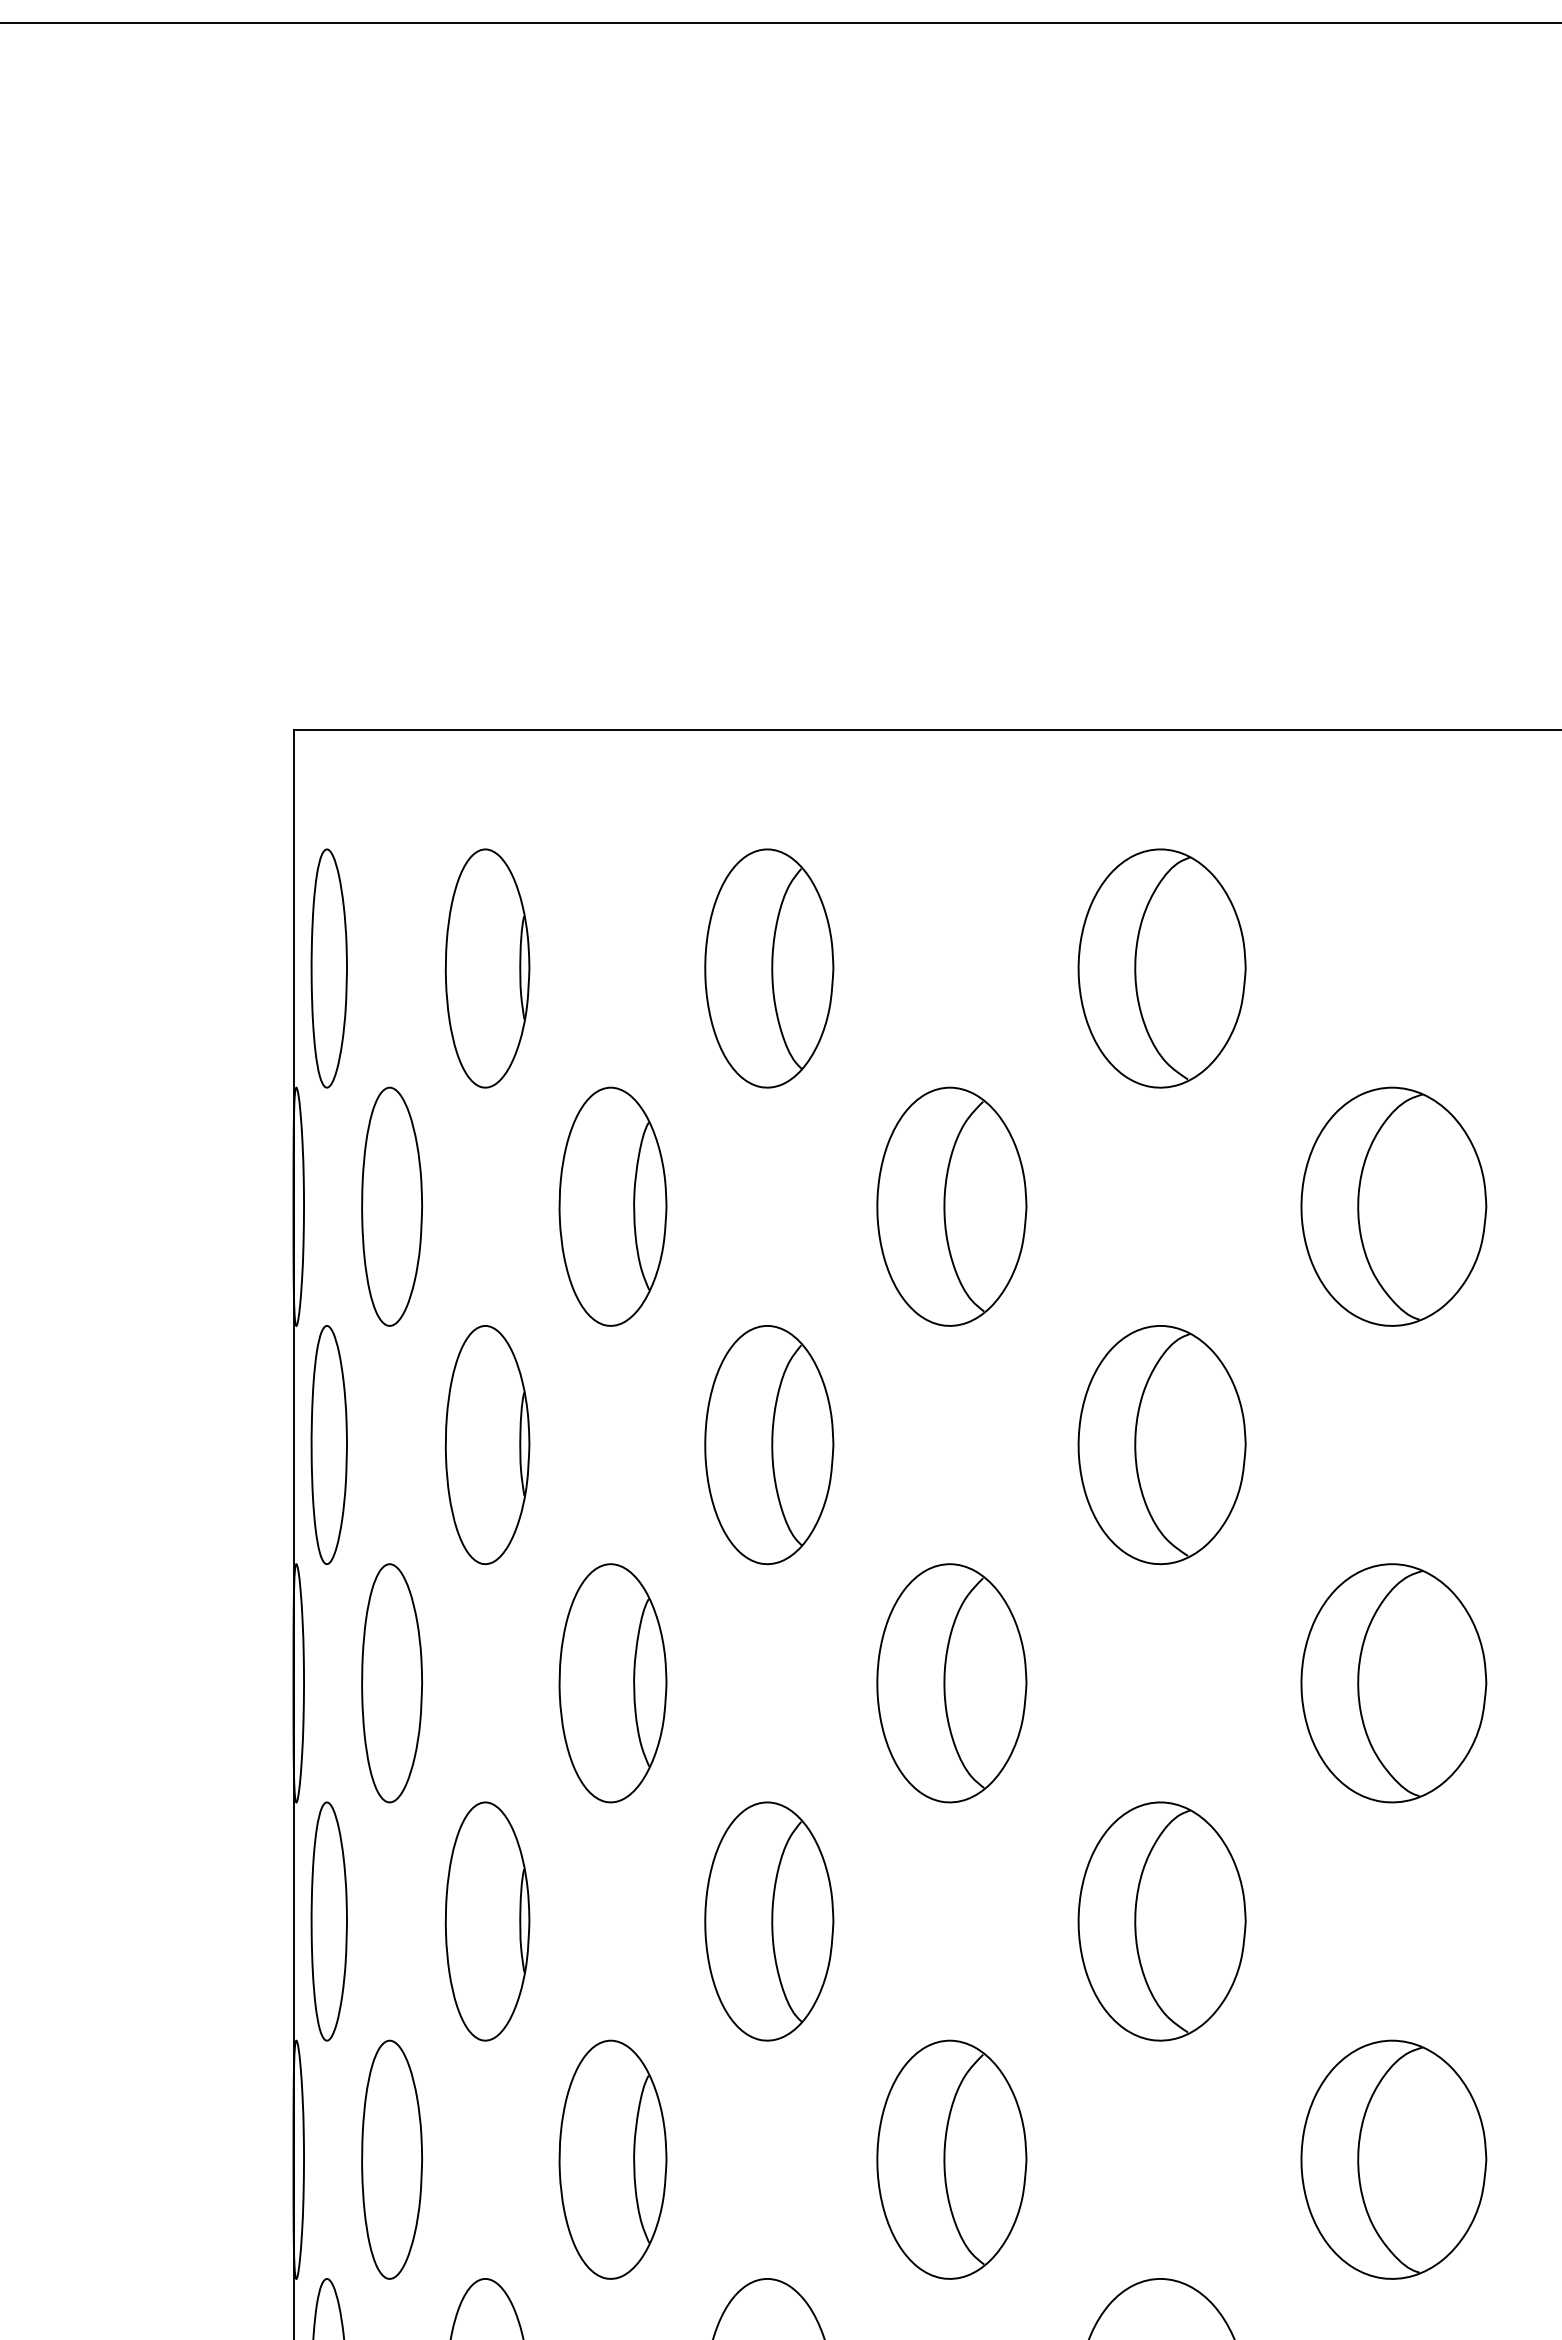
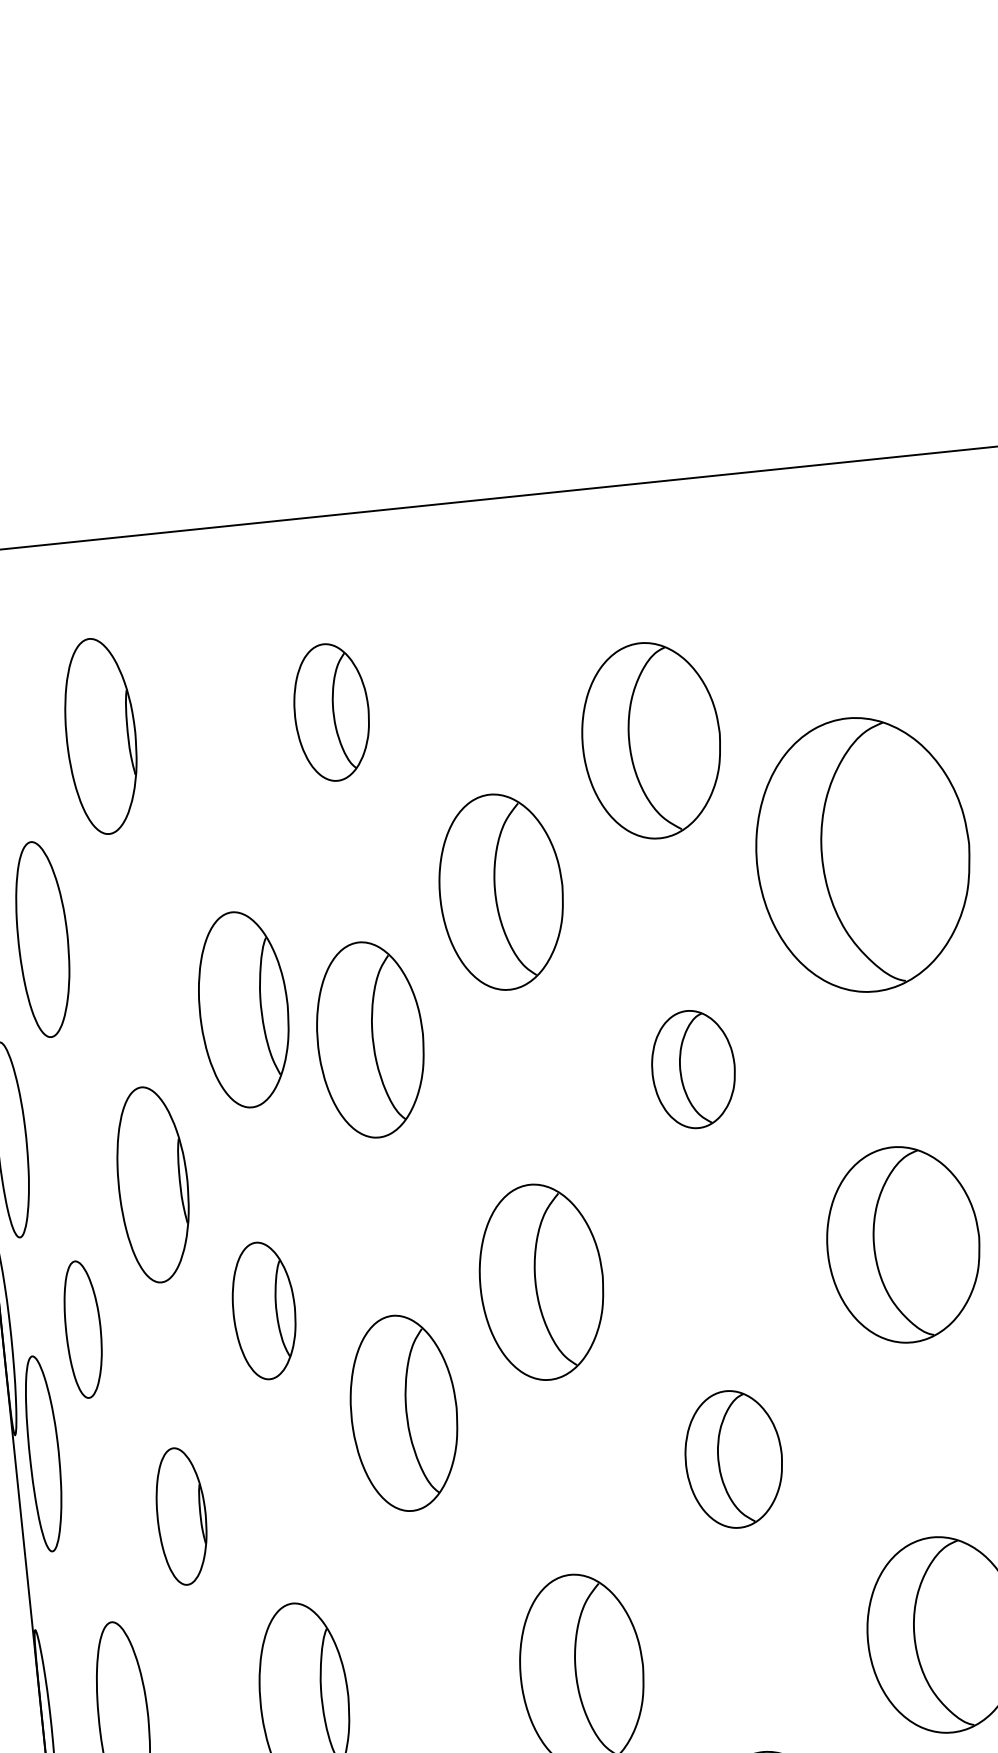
part: (769, 968) -> (331, 712), size x0.7
part: (1161, 968) -> (650, 740), moved
part: (612, 1206) -> (243, 1009), moved
part: (1393, 1206) -> (862, 854), size x1.4
part: (487, 1445) -> (153, 1185), moved
part: (769, 1445) -> (370, 1040), moved
part: (1161, 1445) -> (693, 1069), size x0.6
part: (391, 1683) -> (82, 1329), size x0.7
part: (612, 1683) -> (263, 1311), size x0.7
part: (328, 1921) -> (43, 1453), moved
part: (487, 1921) -> (181, 1516), size x0.7
part: (769, 1921) -> (404, 1413), moved
part: (1161, 1921) -> (733, 1459), size x0.7

